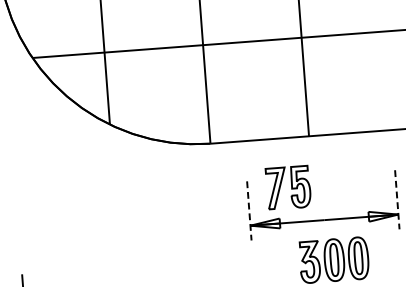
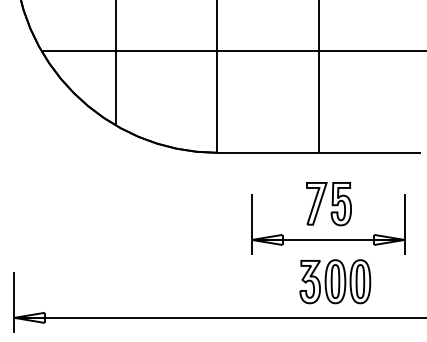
part: (288, 188) -> (328, 204), moved
line: (397, 200) -> (404, 225), dashed -> solid
line: (249, 211) -> (252, 225), dashed -> solid

